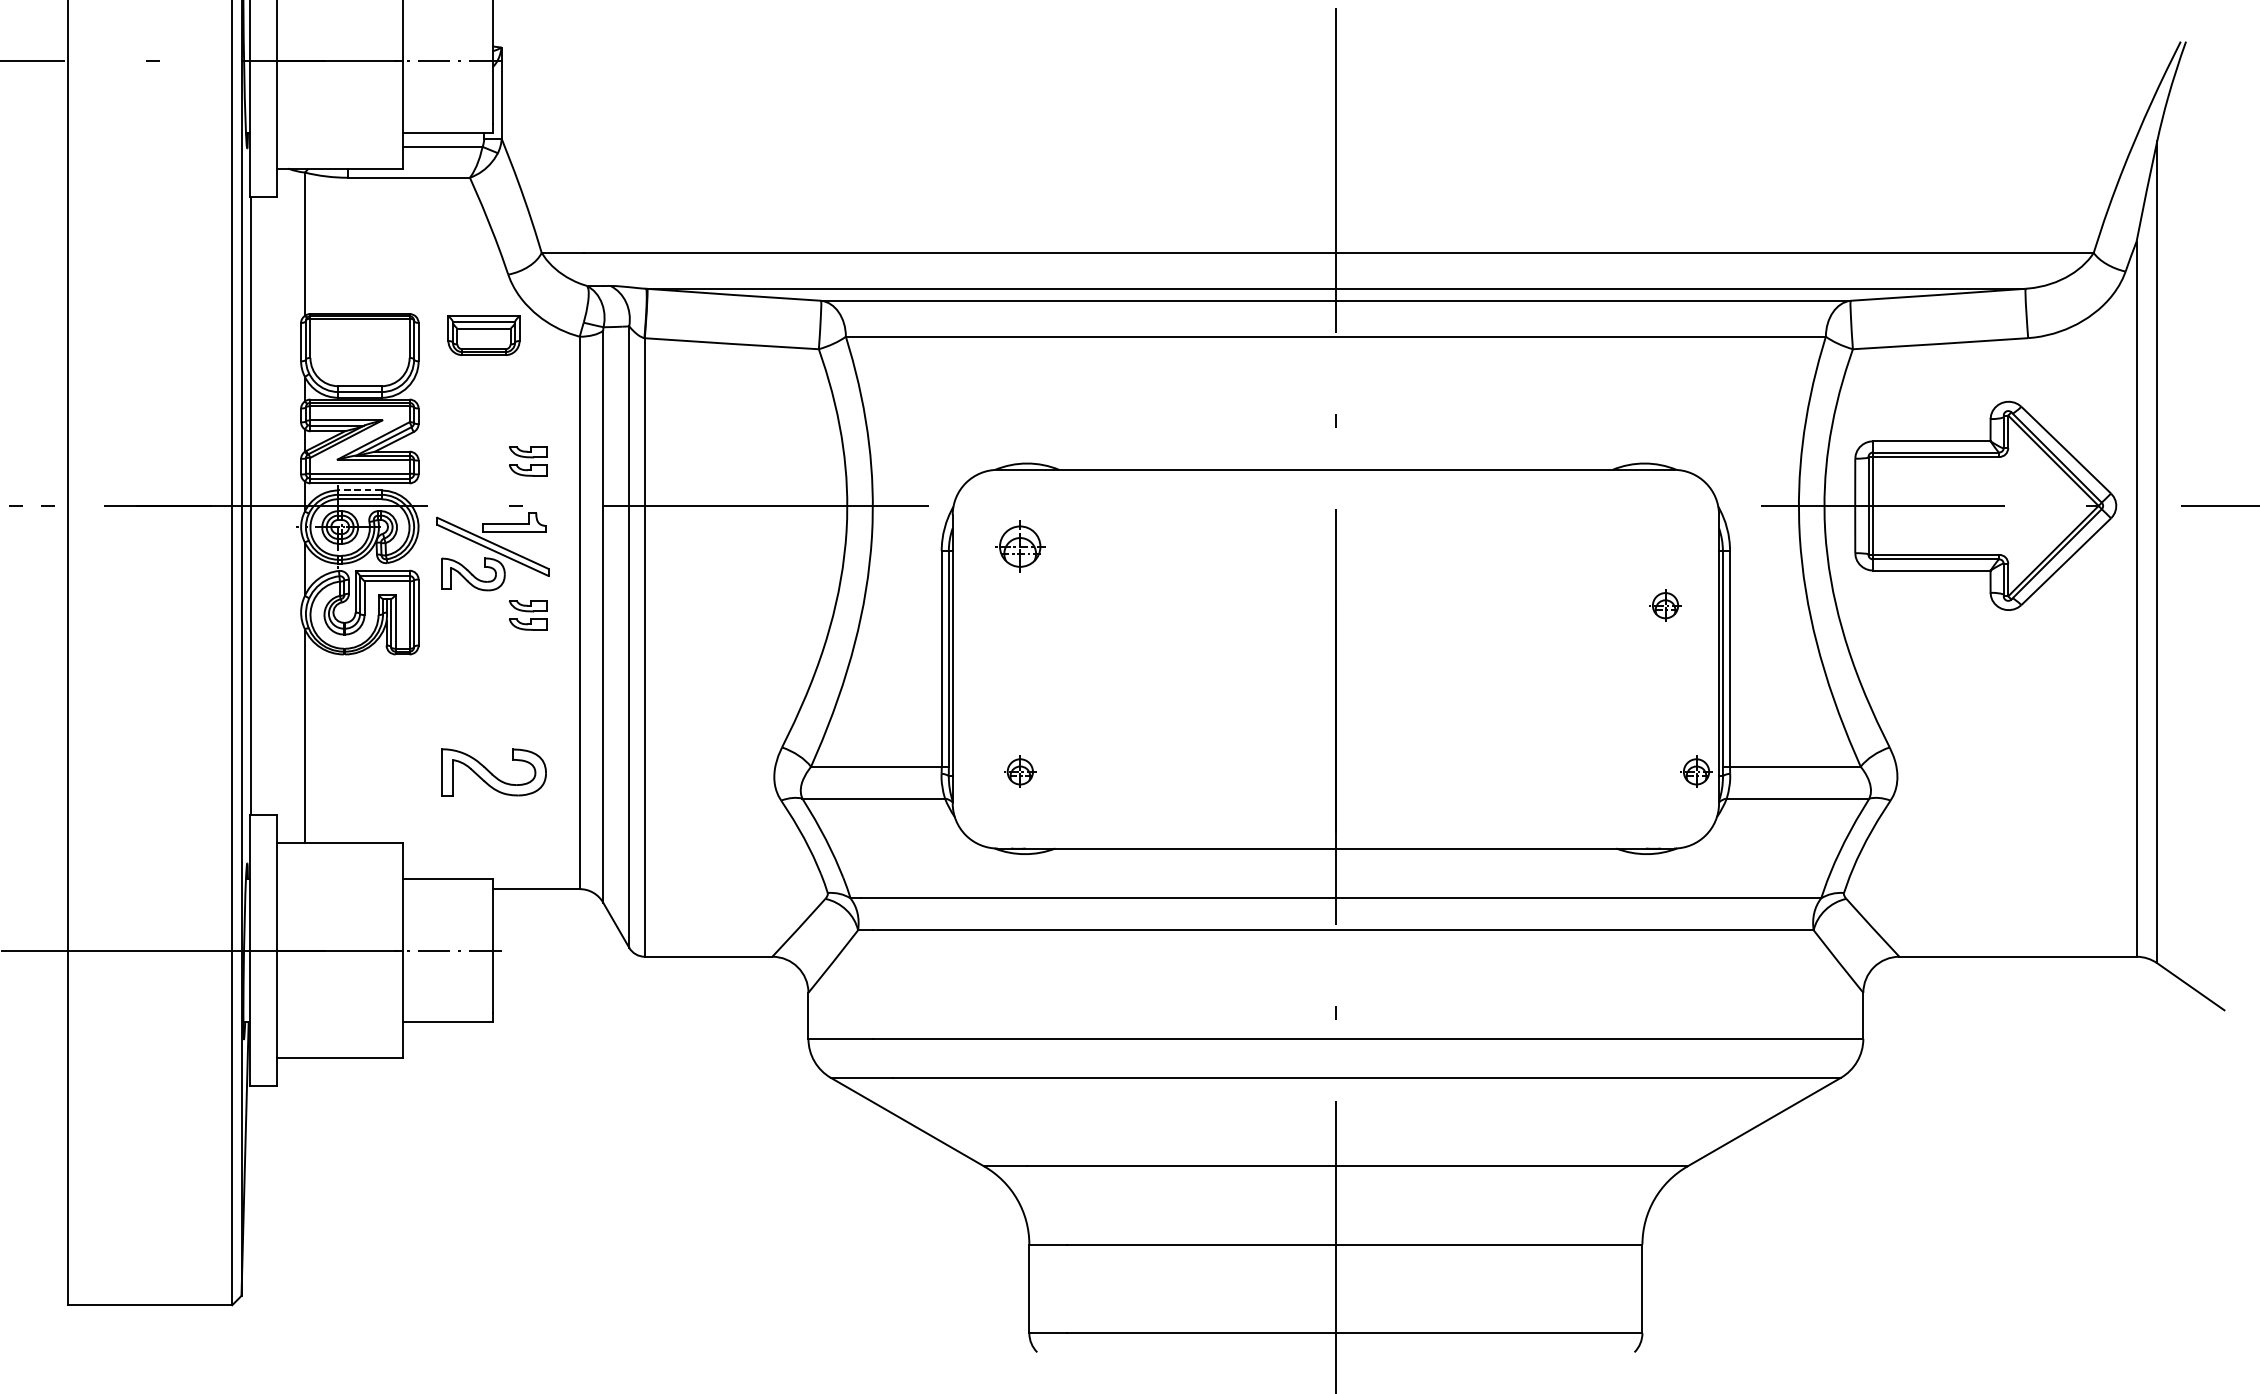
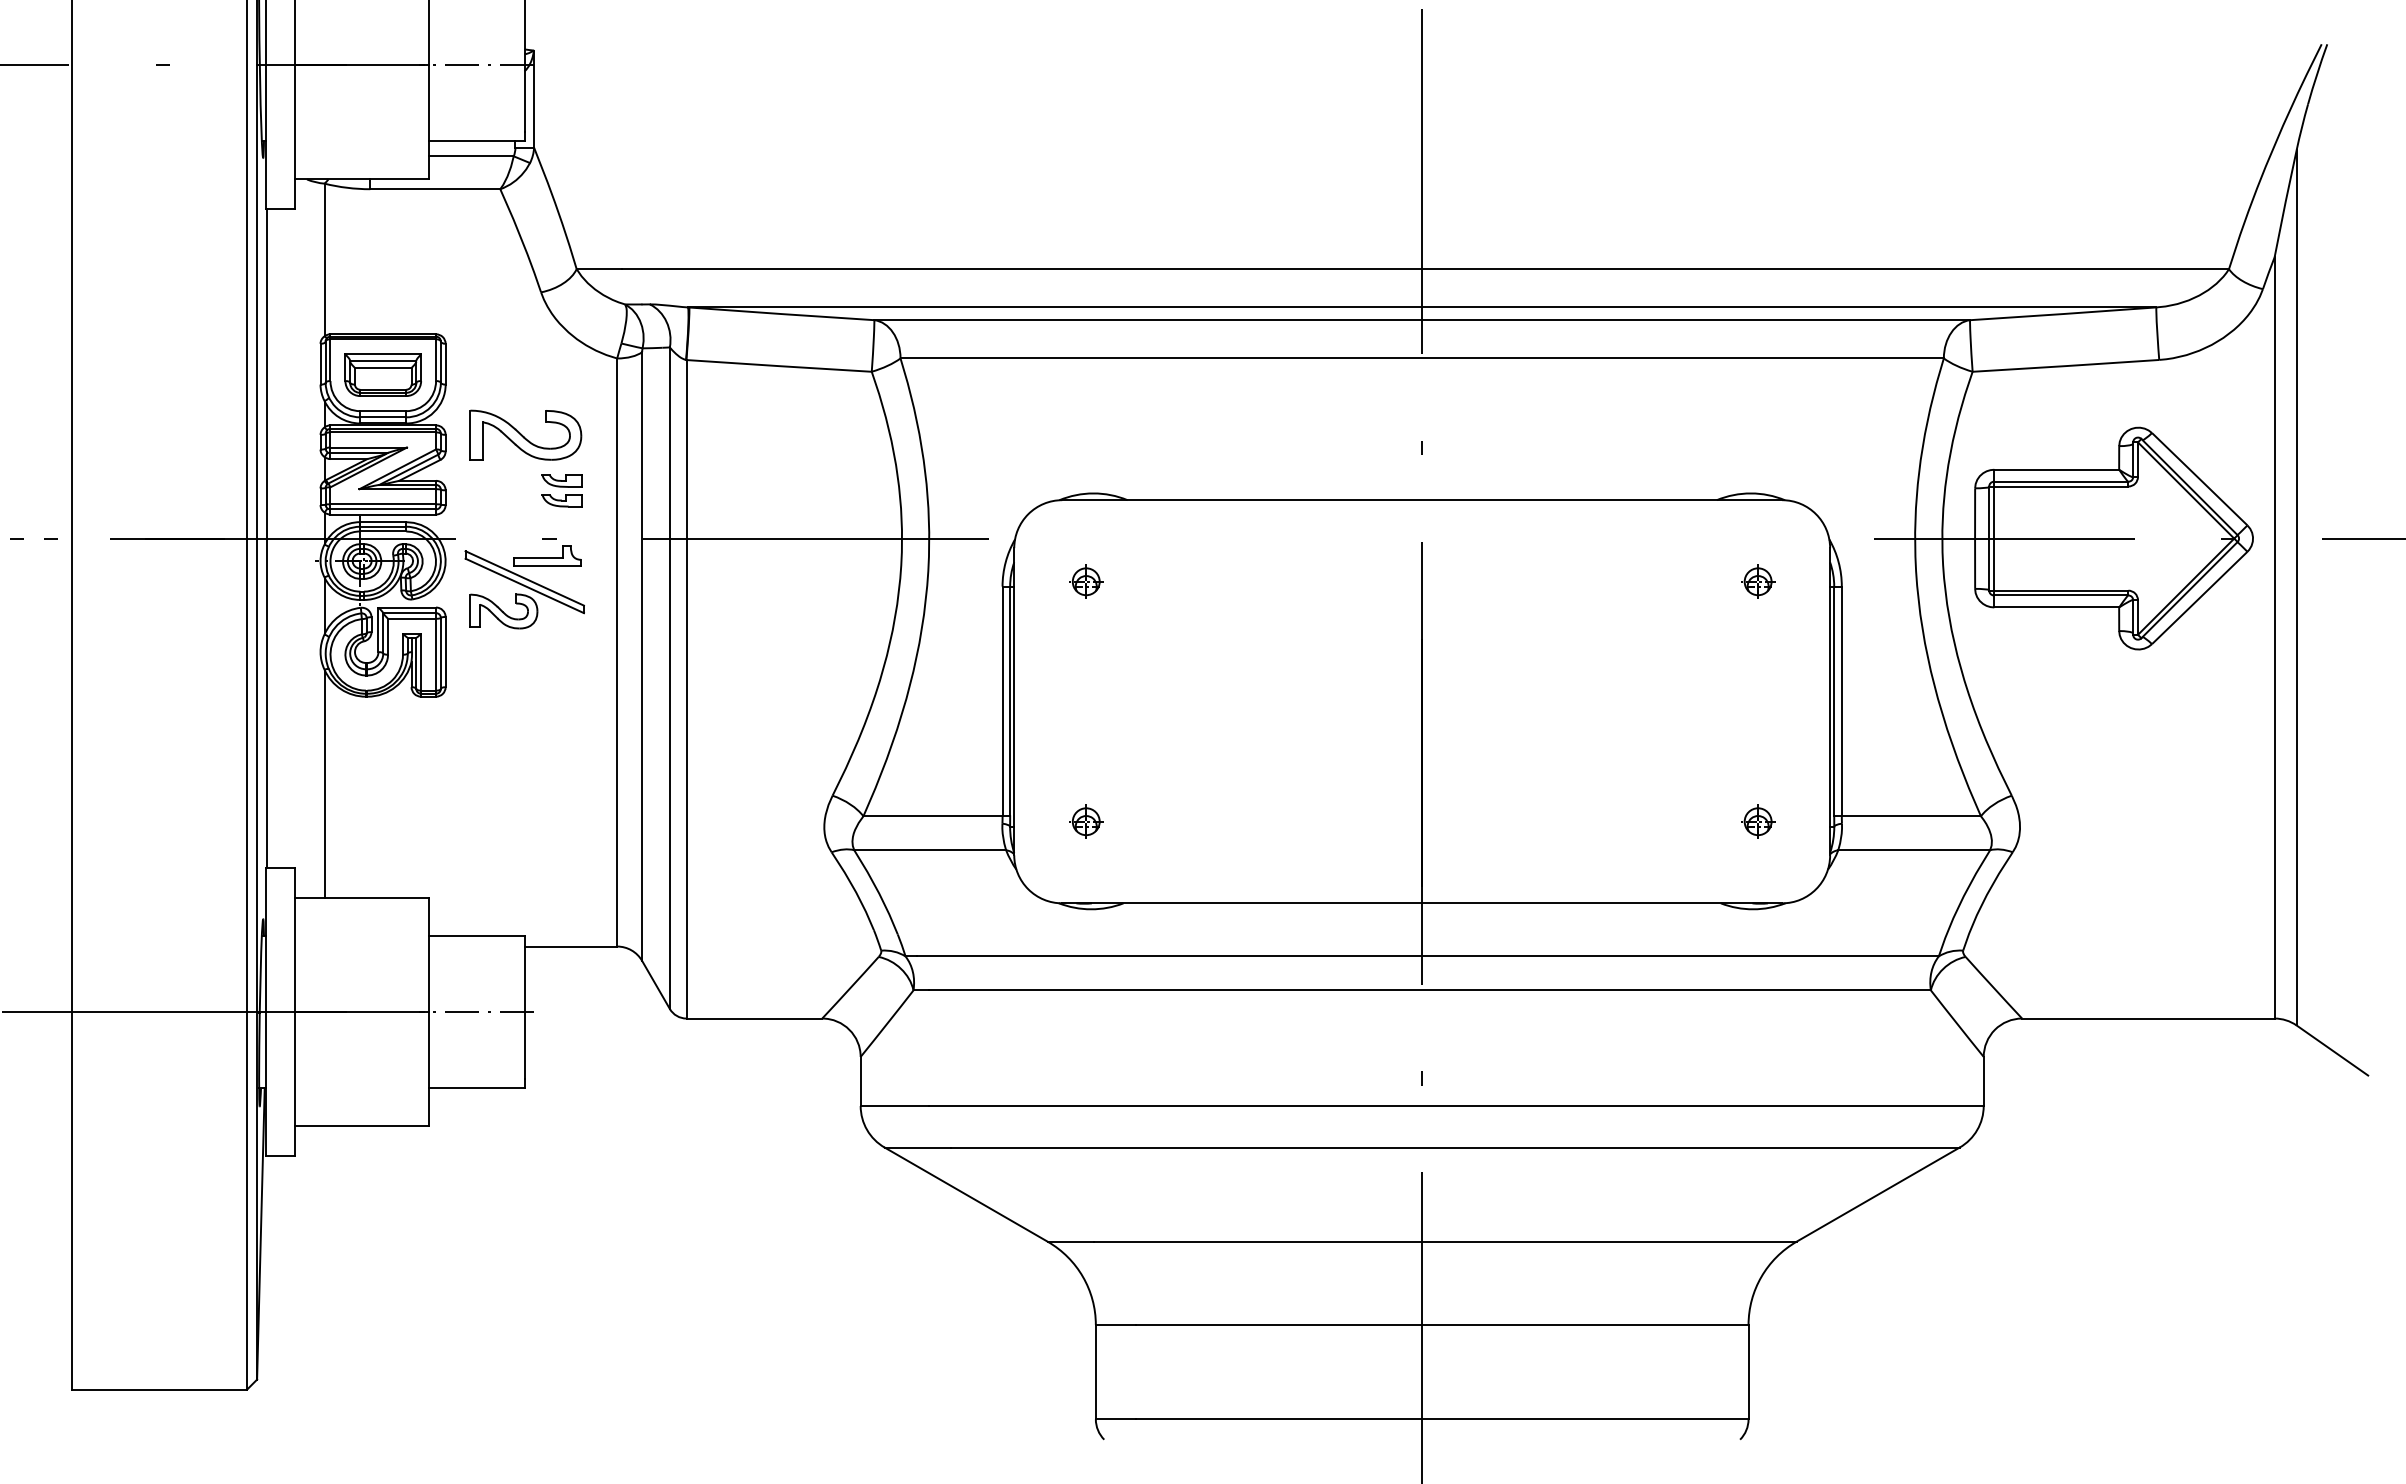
part: (483, 334) -> (382, 374), moved
line: (359, 490) -> (382, 522), dashed -> solid
part: (1020, 546) -> (1086, 581), size x0.62
part: (1665, 605) -> (1758, 581), moved
part: (527, 614) -> (561, 654), removed
part: (493, 771) -> (525, 434), moved
part: (1696, 771) -> (1758, 821), moved

